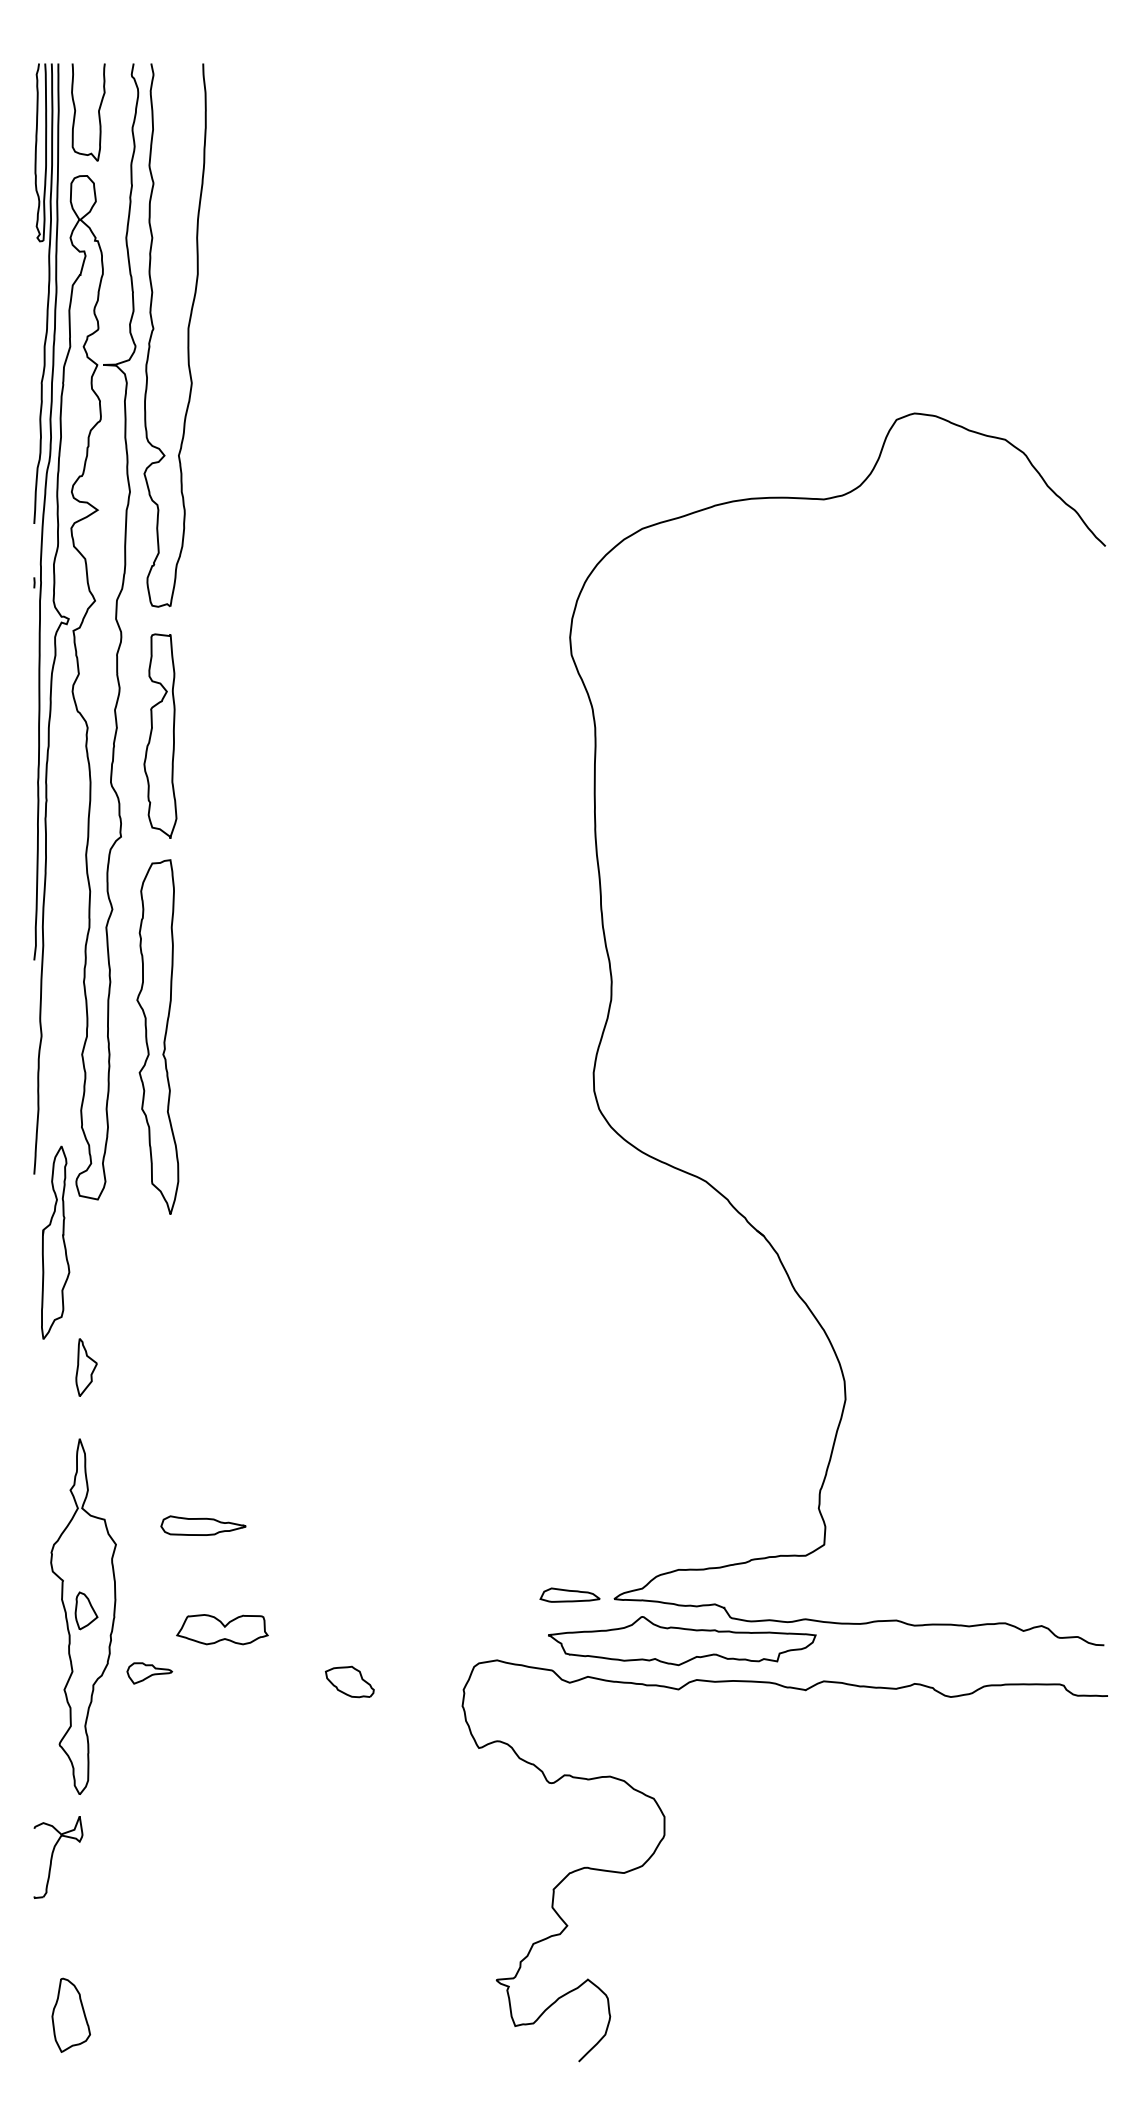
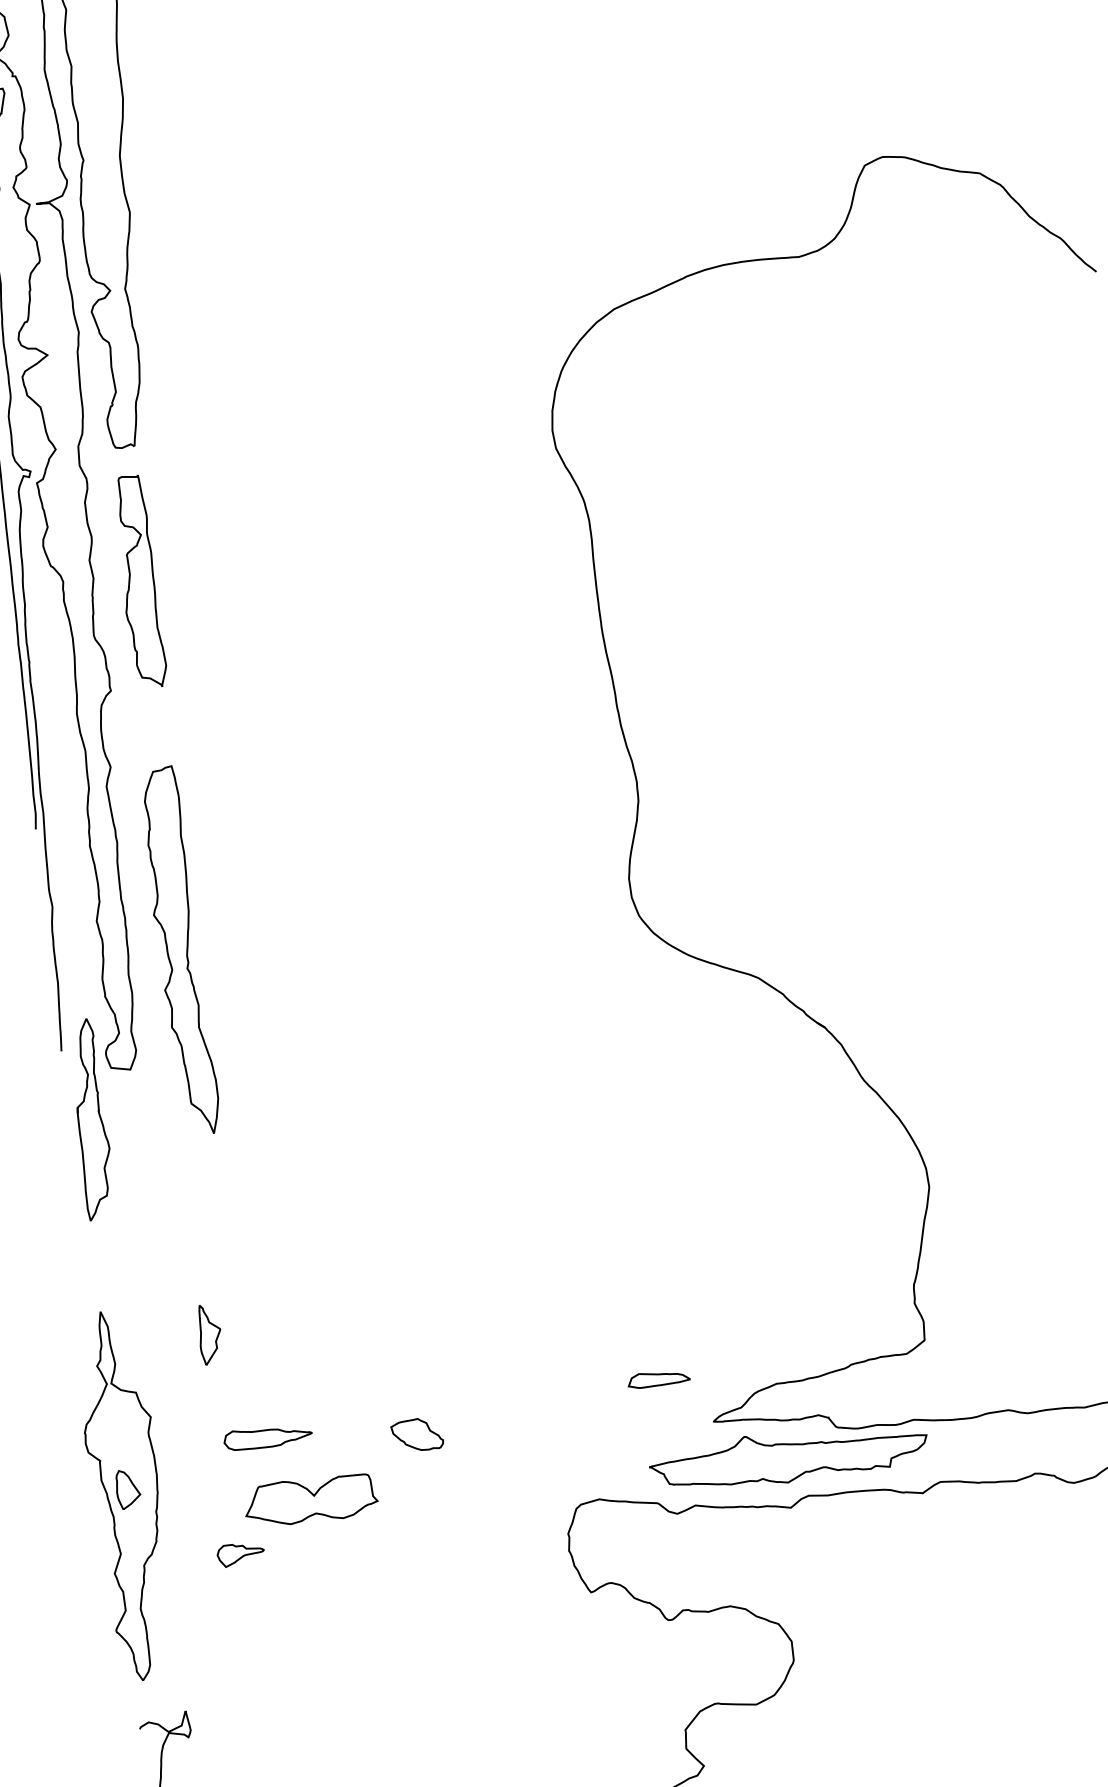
part: (157, 1036) -> (179, 950), moved
part: (86, 1367) -> (210, 1334), moved
part: (203, 1525) -> (268, 1436), moved
part: (569, 1594) -> (658, 1378), moved
part: (83, 1616) -> (125, 1495), moved
part: (222, 1629) -> (311, 1500), size x1.4
part: (349, 1681) -> (416, 1434), moved

